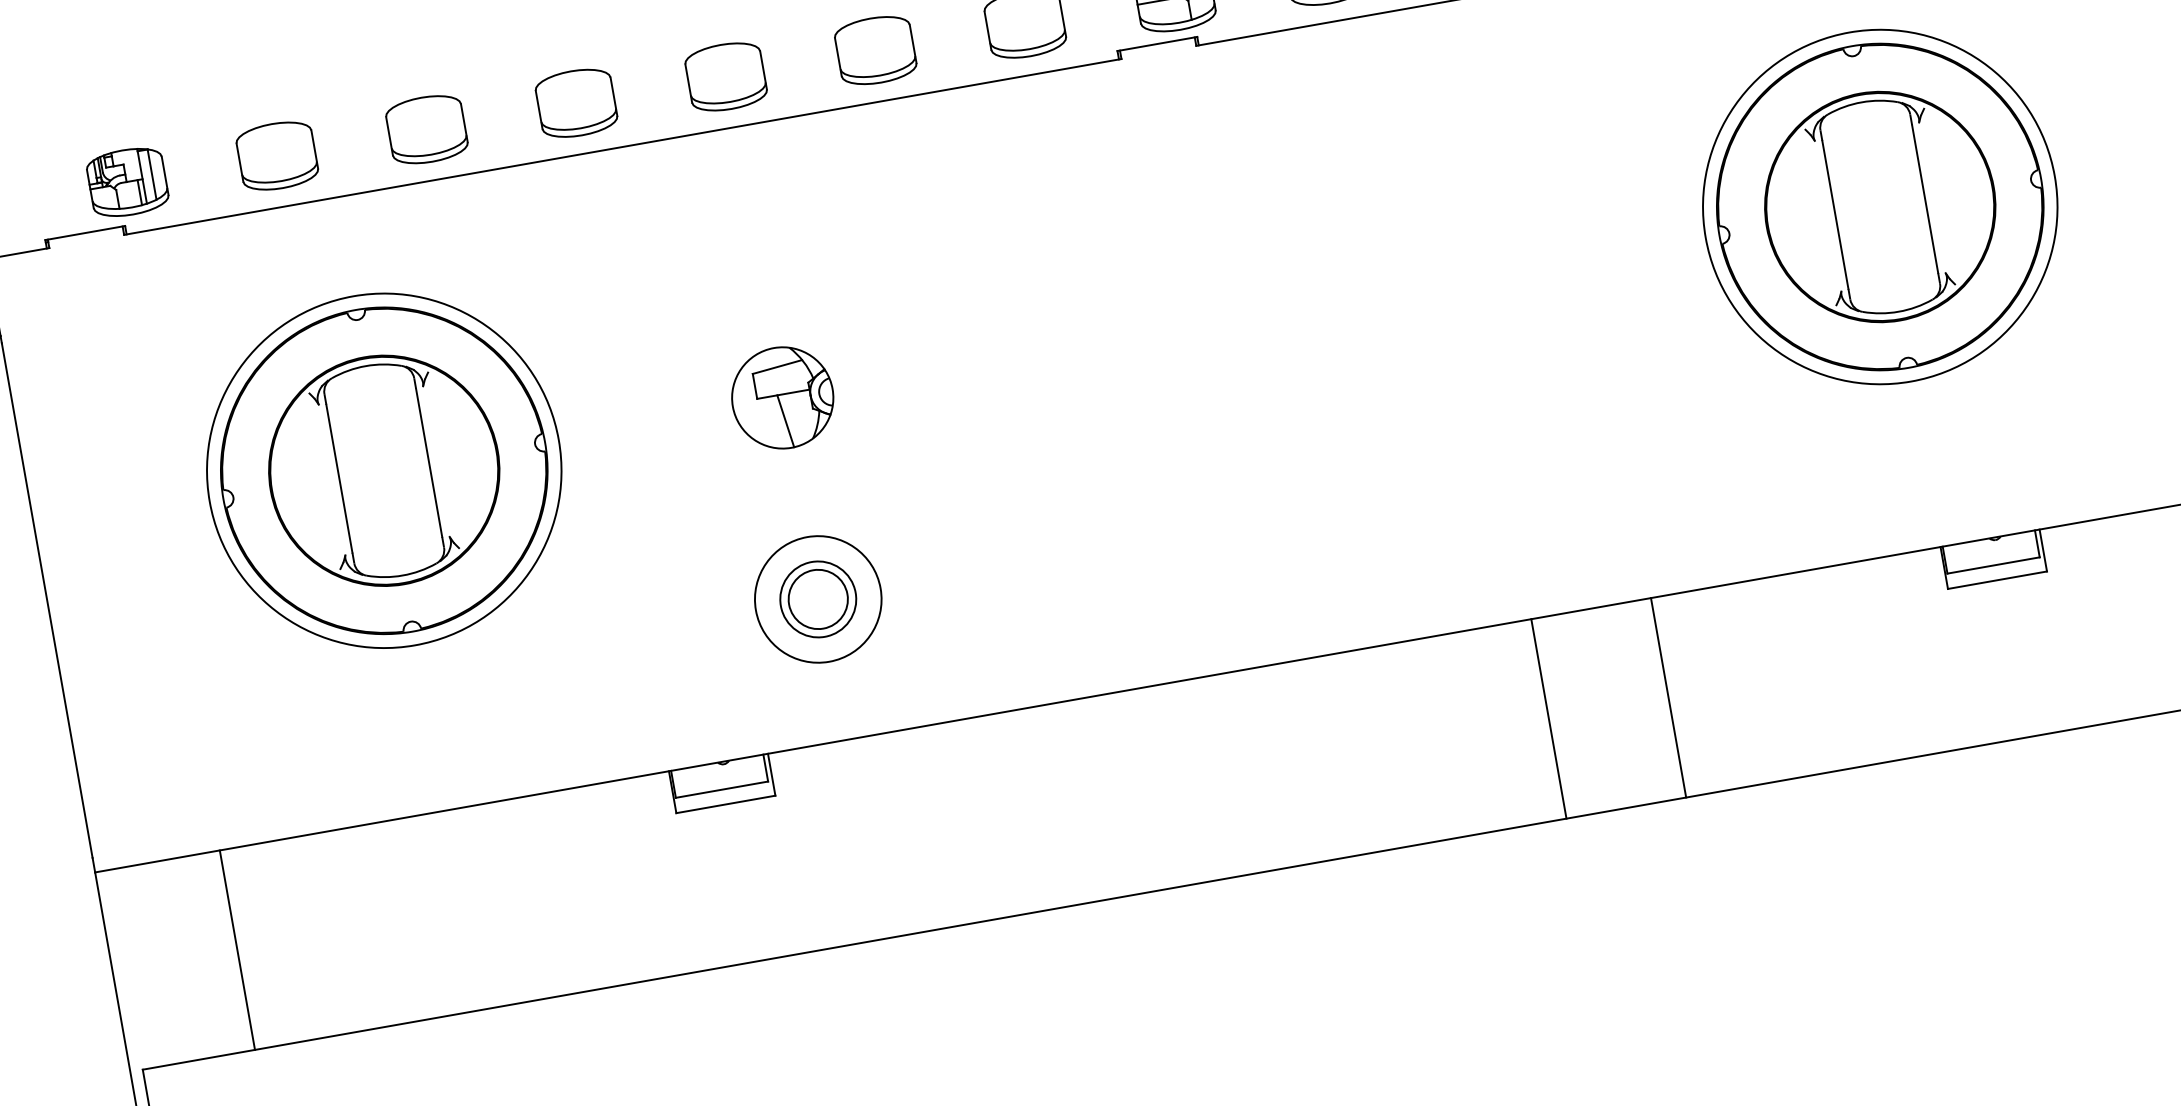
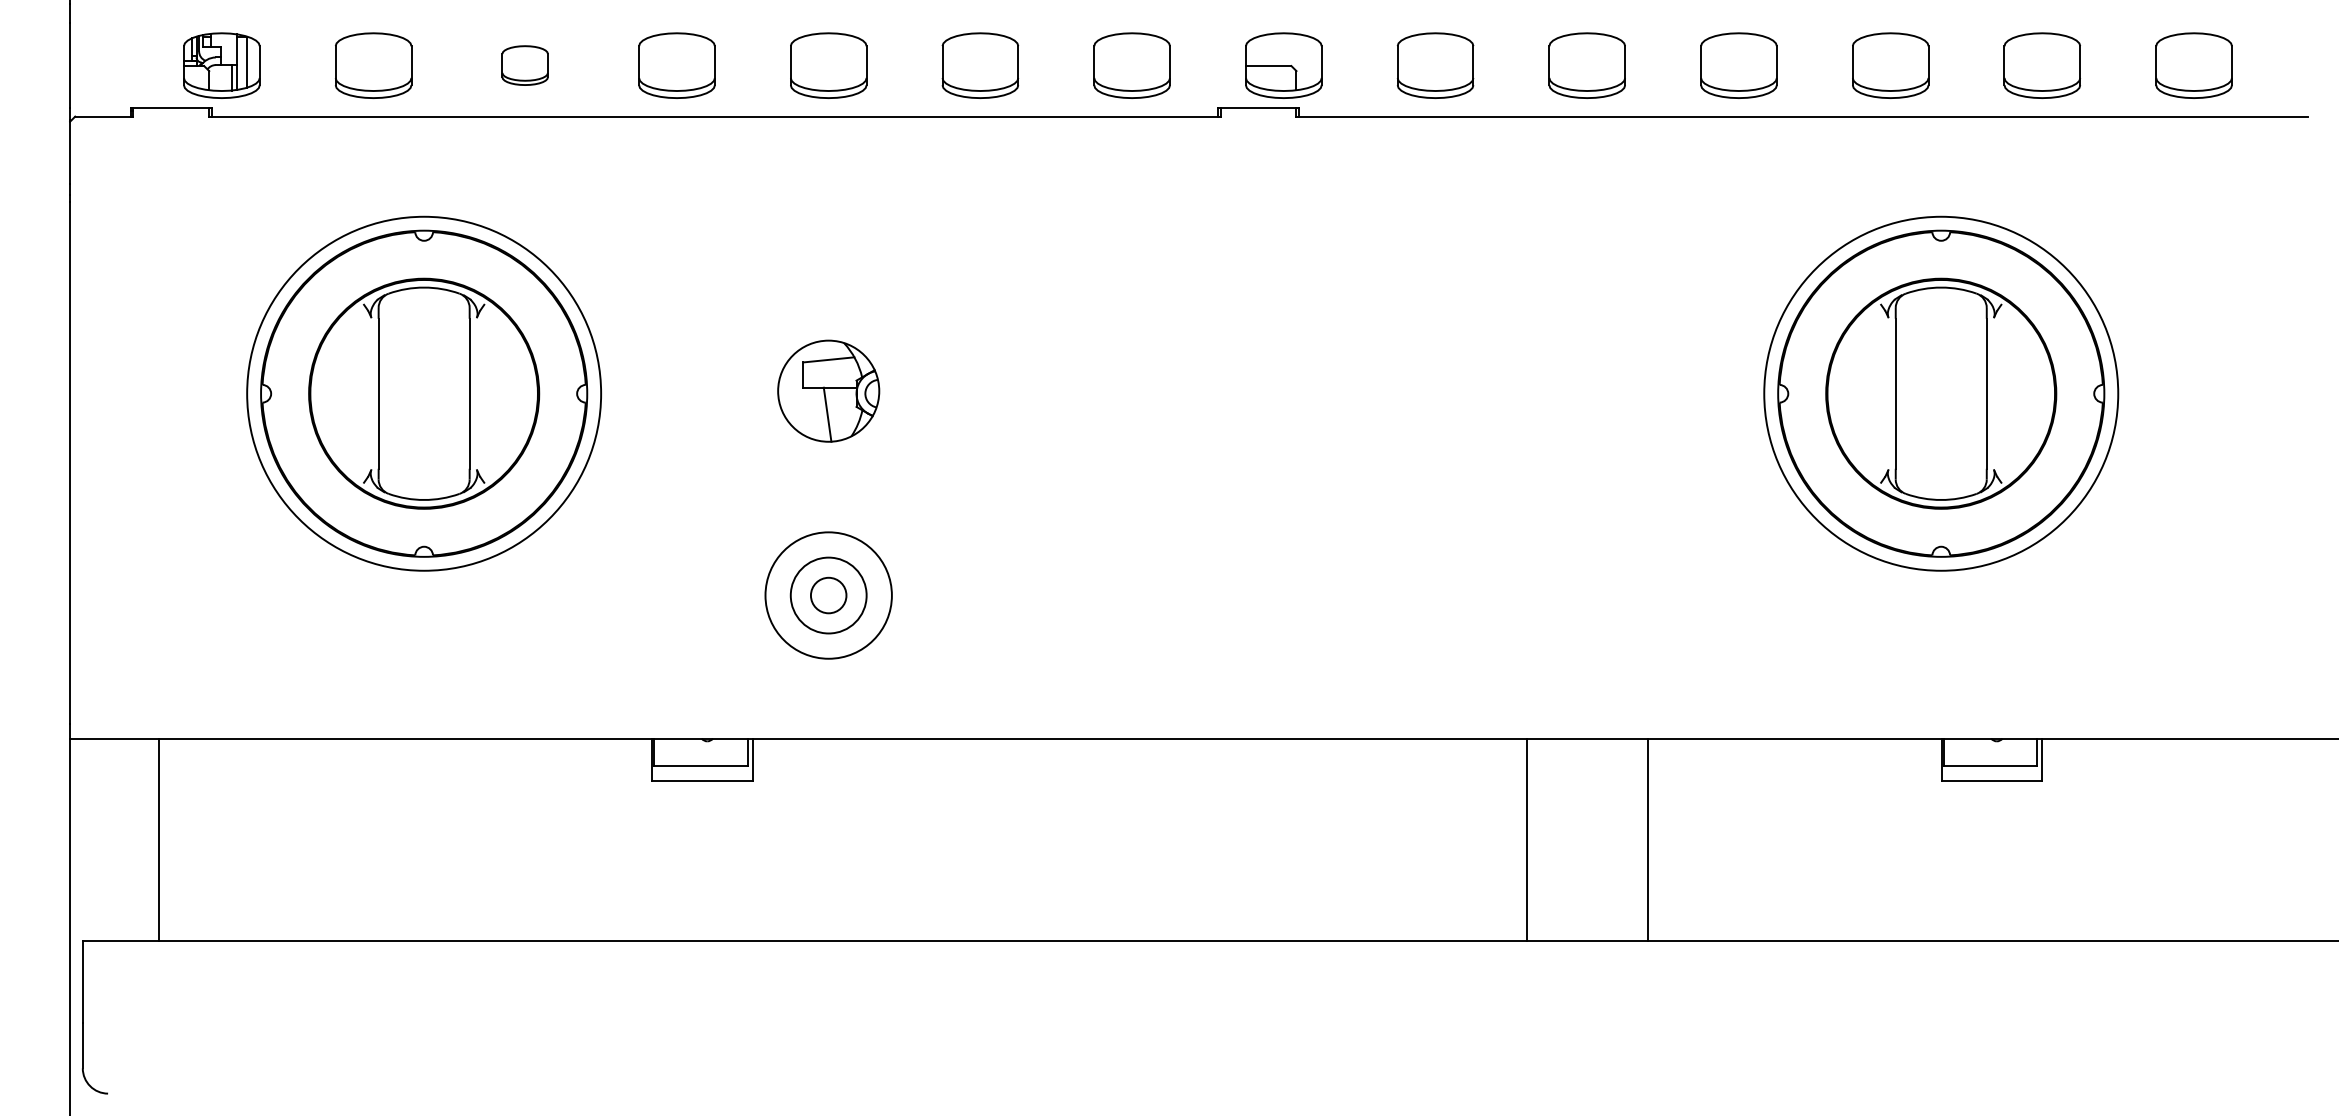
part: (426, 129) -> (524, 65), size x0.6
circle: (818, 599) -> (828, 595), size x0.6
line: (237, 949) -> (158, 839), moved

